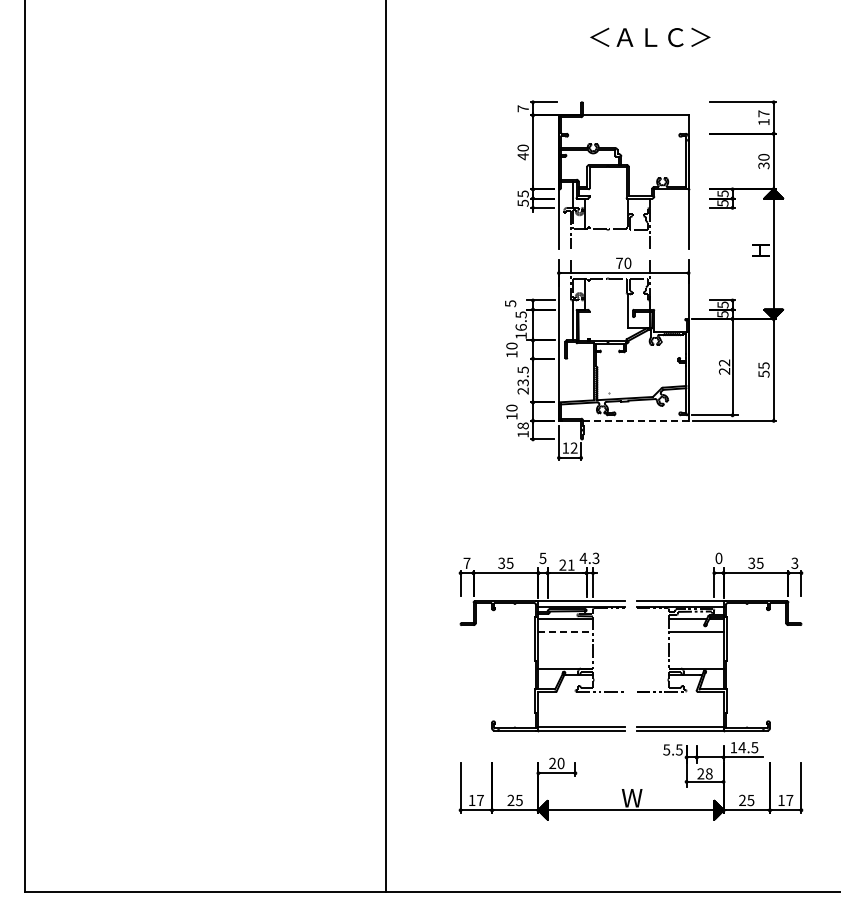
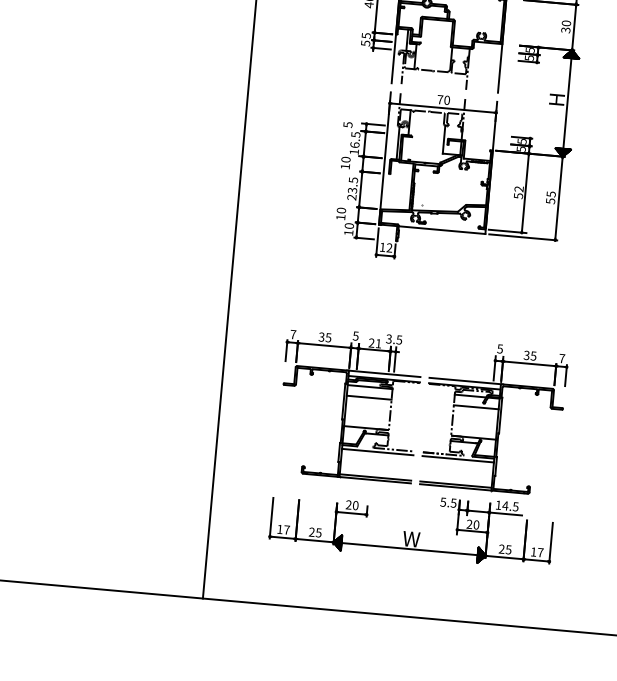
text: (724, 371) -> (518, 196), 22 -> 52
line: (635, 420) -> (441, 229), dashed -> solid
text: (523, 425) -> (349, 225), 18 -> 10
text: (718, 557) -> (499, 348), 0 -> 5
text: (589, 558) -> (394, 339), 4.3 -> 3.5
text: (794, 563) -> (561, 358), 3 -> 7
line: (566, 631) -> (369, 397), dashed -> solid
line: (581, 696) -> (377, 452), added
line: (679, 696) -> (457, 459), added
text: (708, 774) -> (475, 525), 28 -> 20

